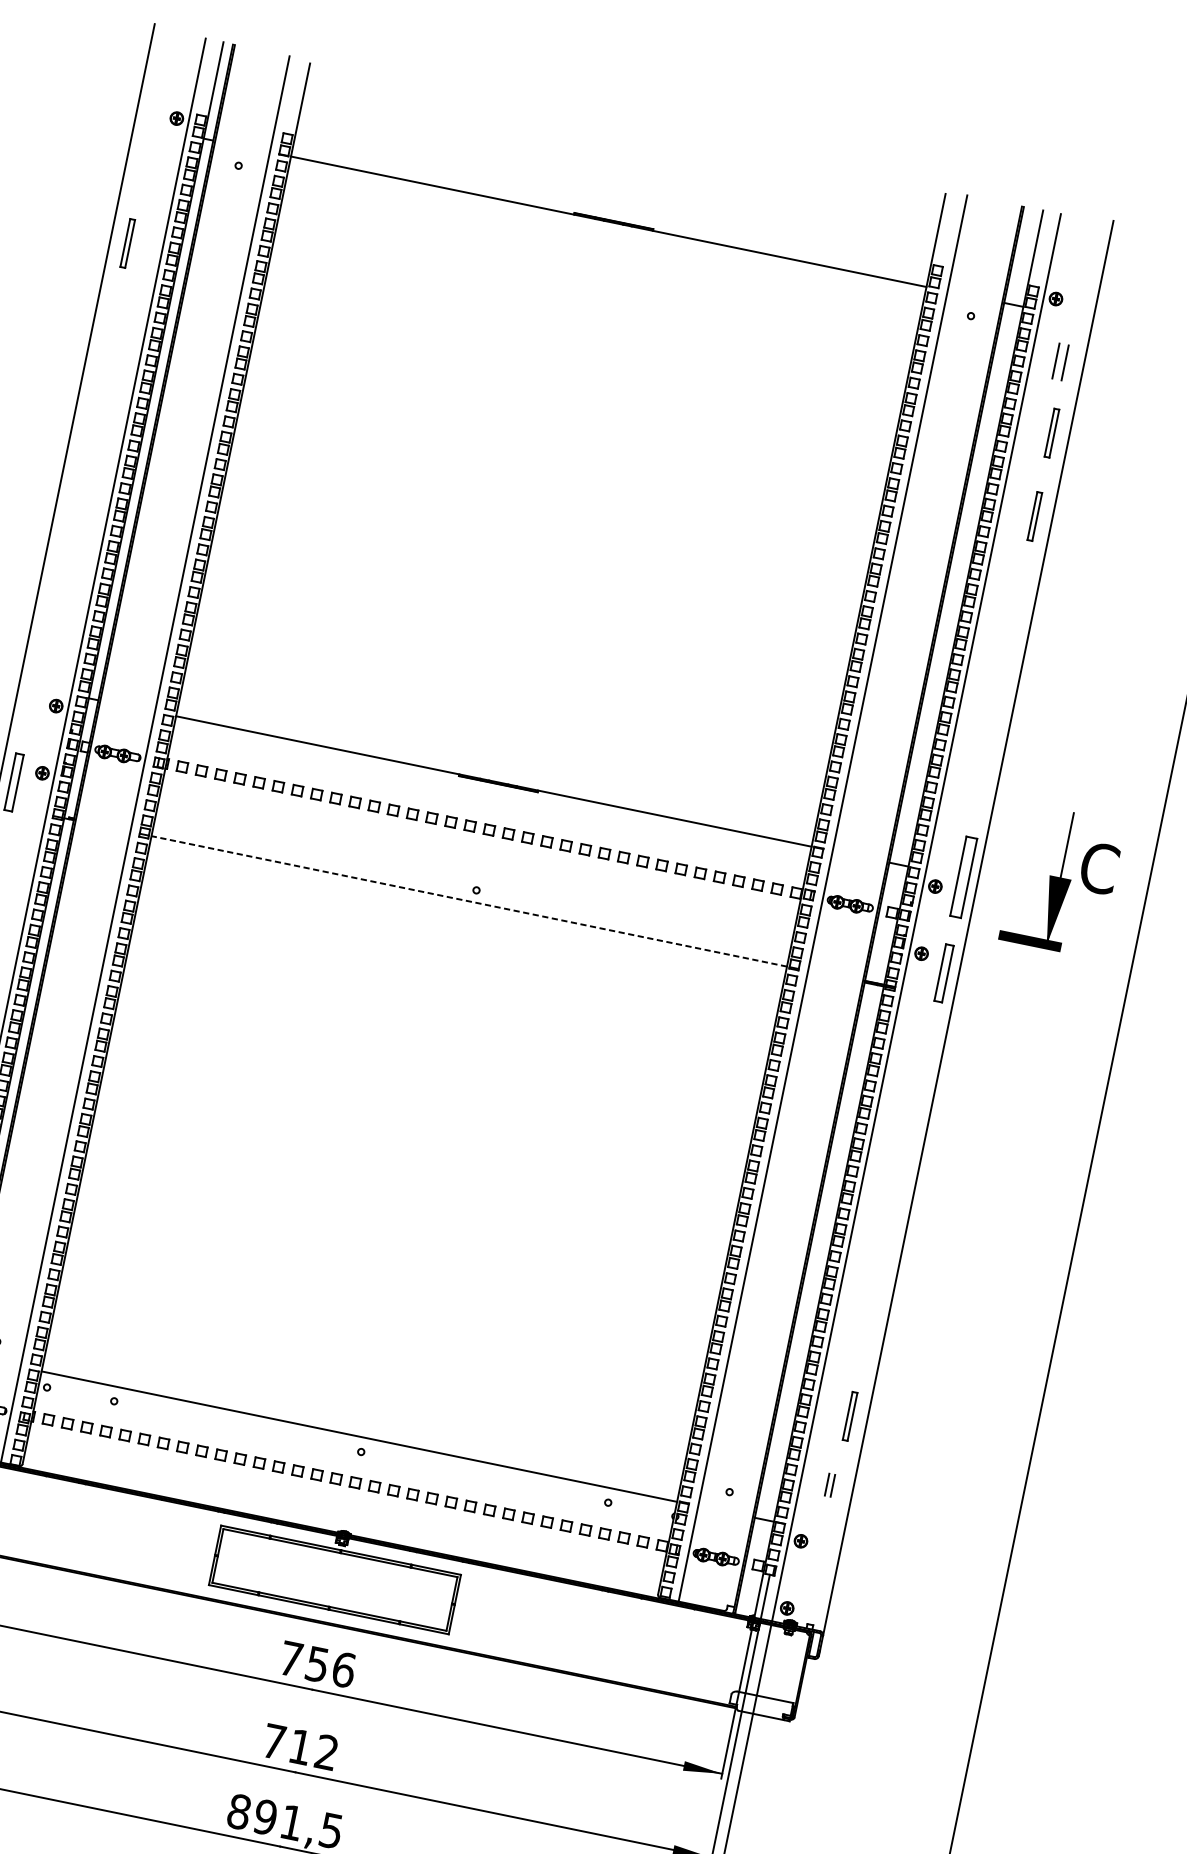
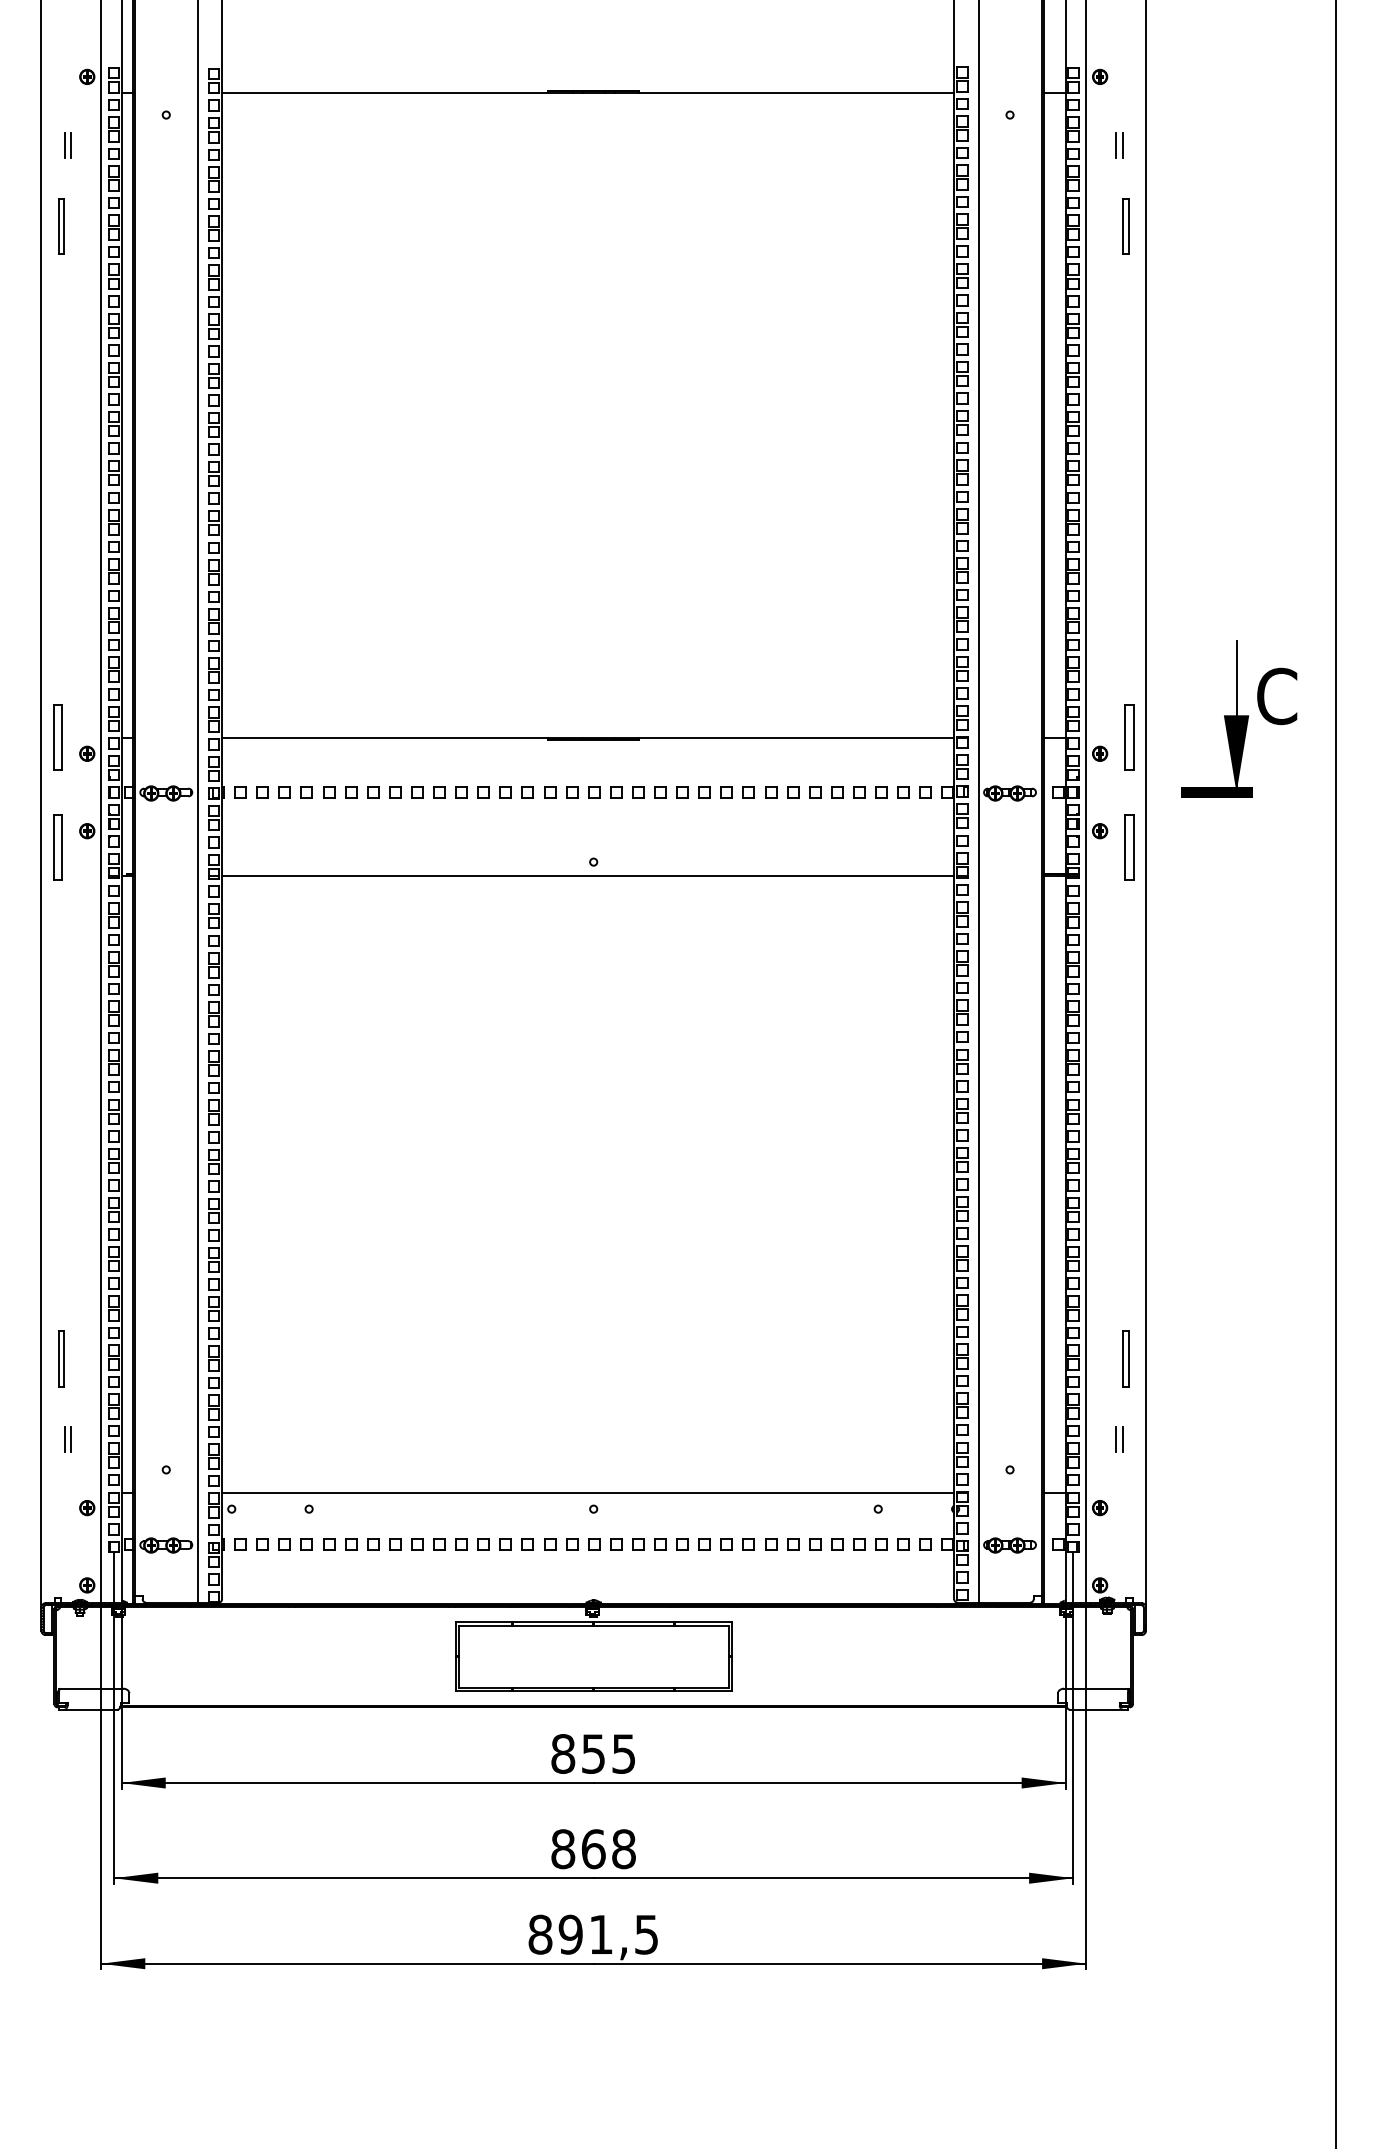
part: (147, 174) -> (67, 145), added
part: (1060, 362) -> (1119, 145), size x0.62
part: (1034, 516) -> (1125, 322), removed
part: (33, 686) -> (57, 737), added
part: (963, 877) -> (1129, 737), size x0.71
line: (468, 900) -> (587, 875), dashed -> solid
text: (317, 1664) -> (593, 1753), 756 -> 855
text: (300, 1747) -> (593, 1849), 712 -> 868

